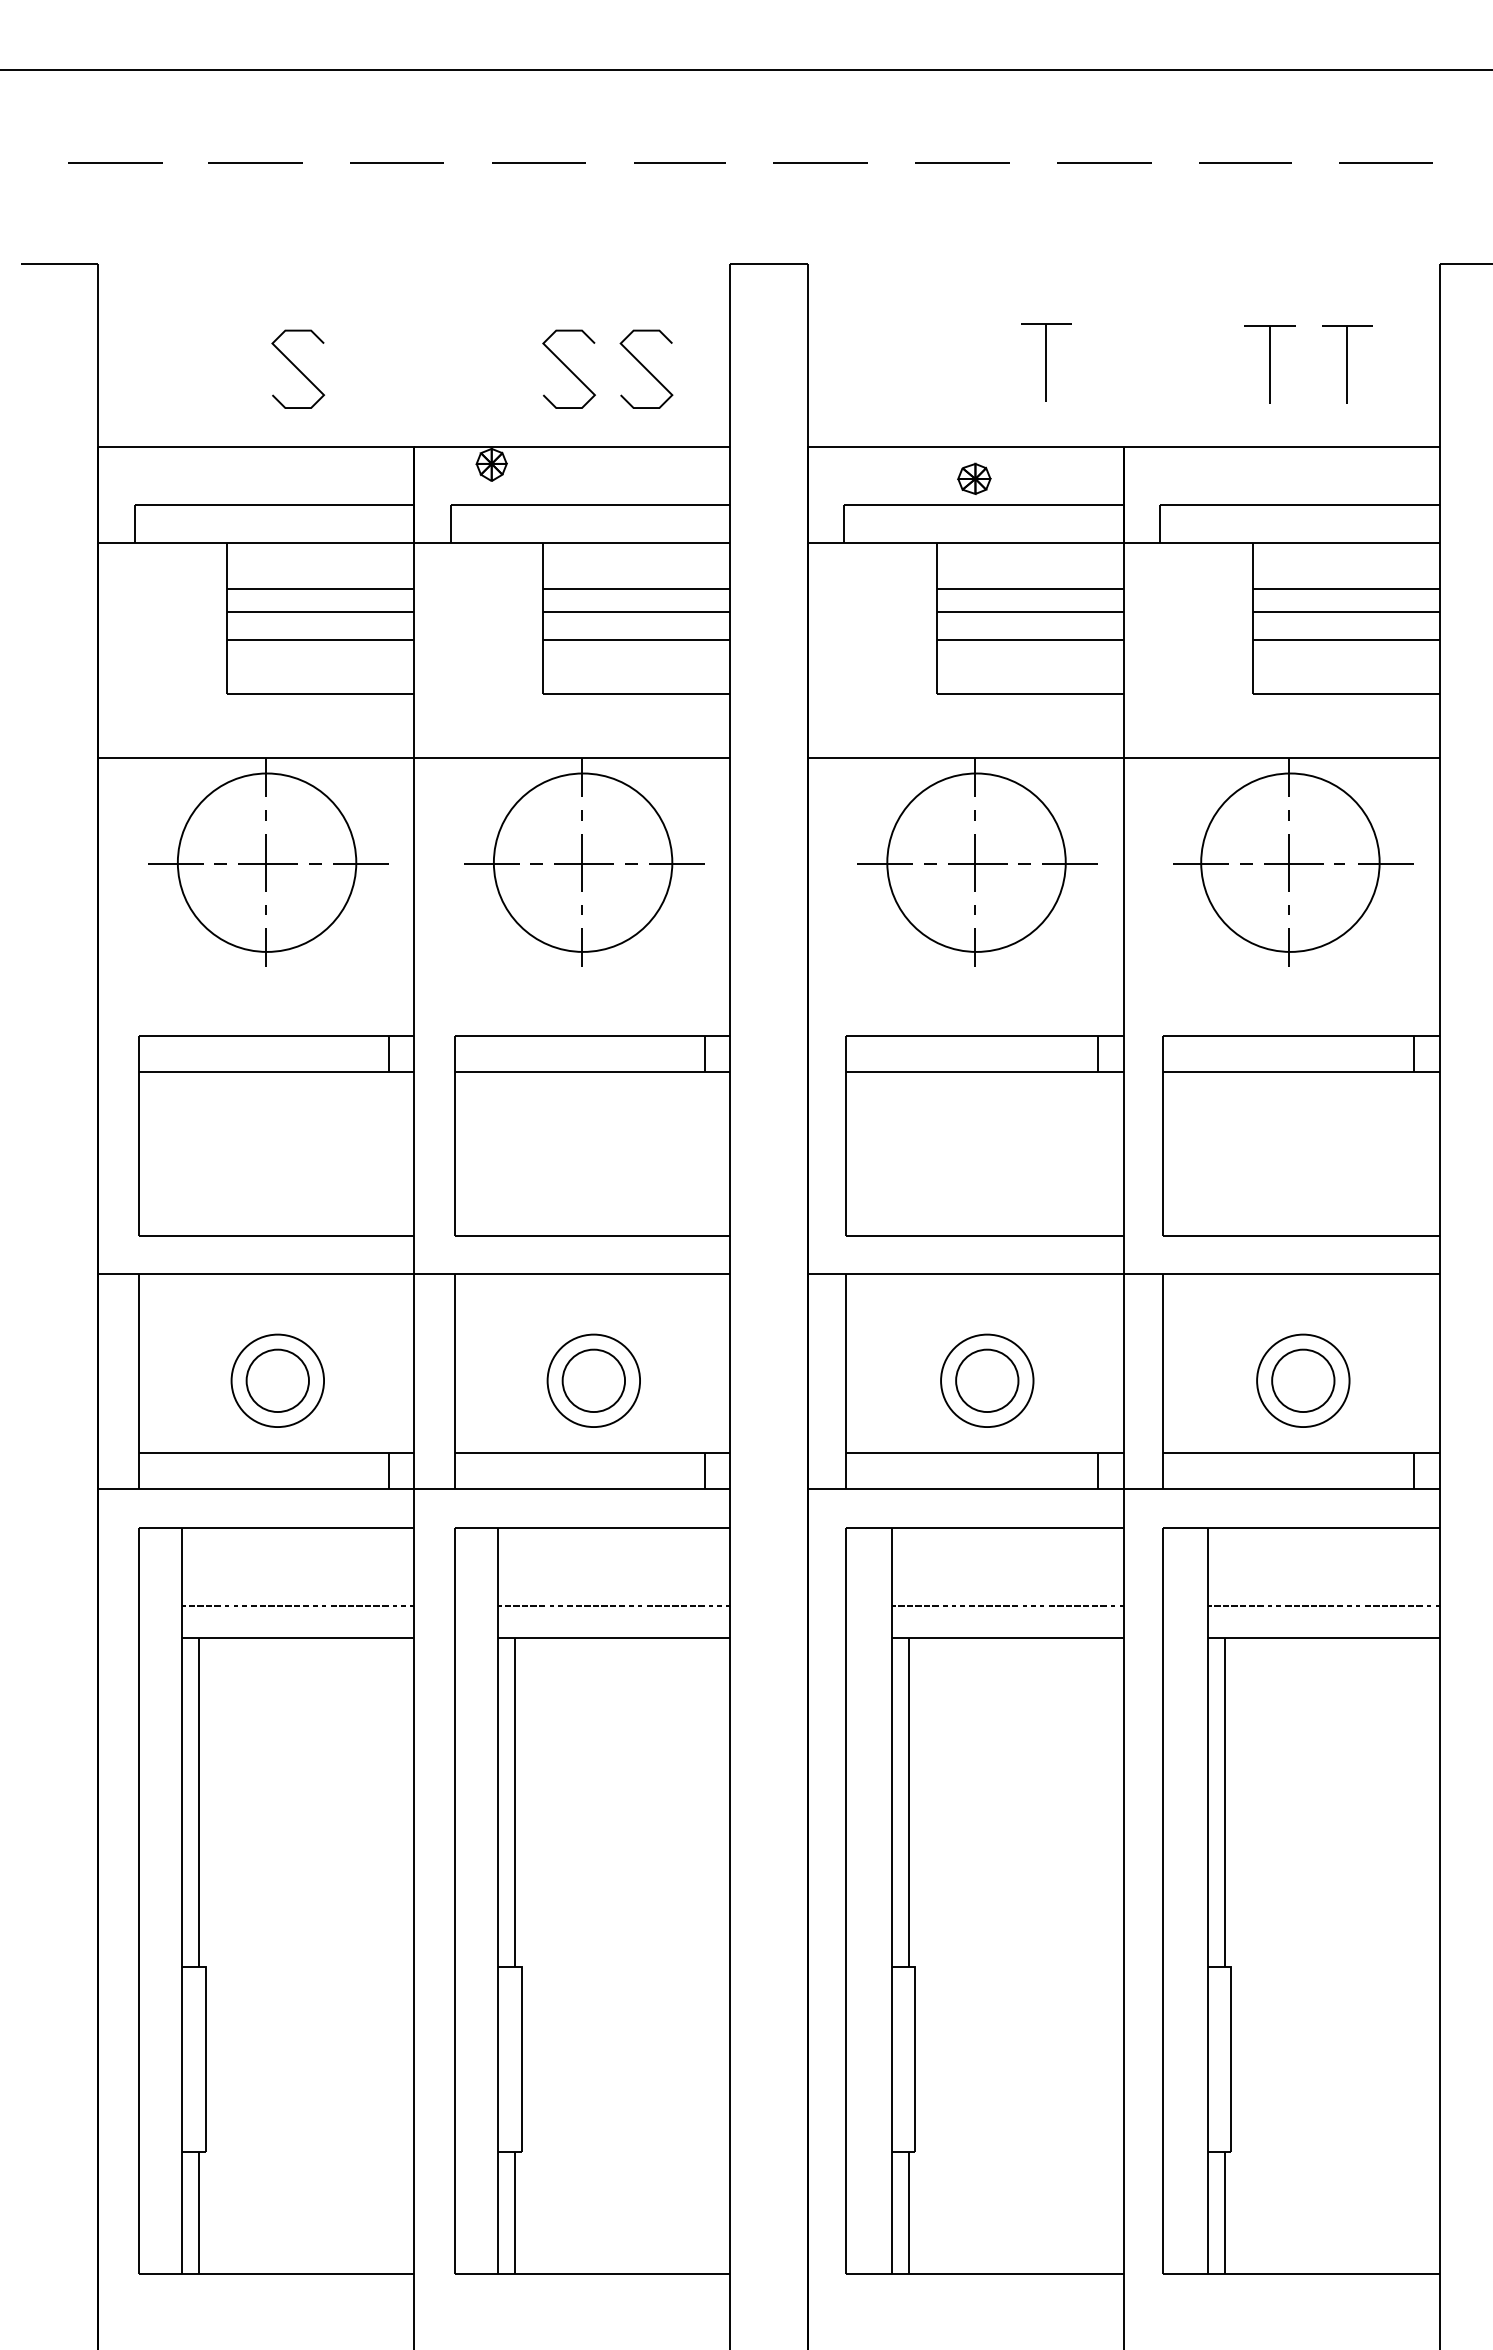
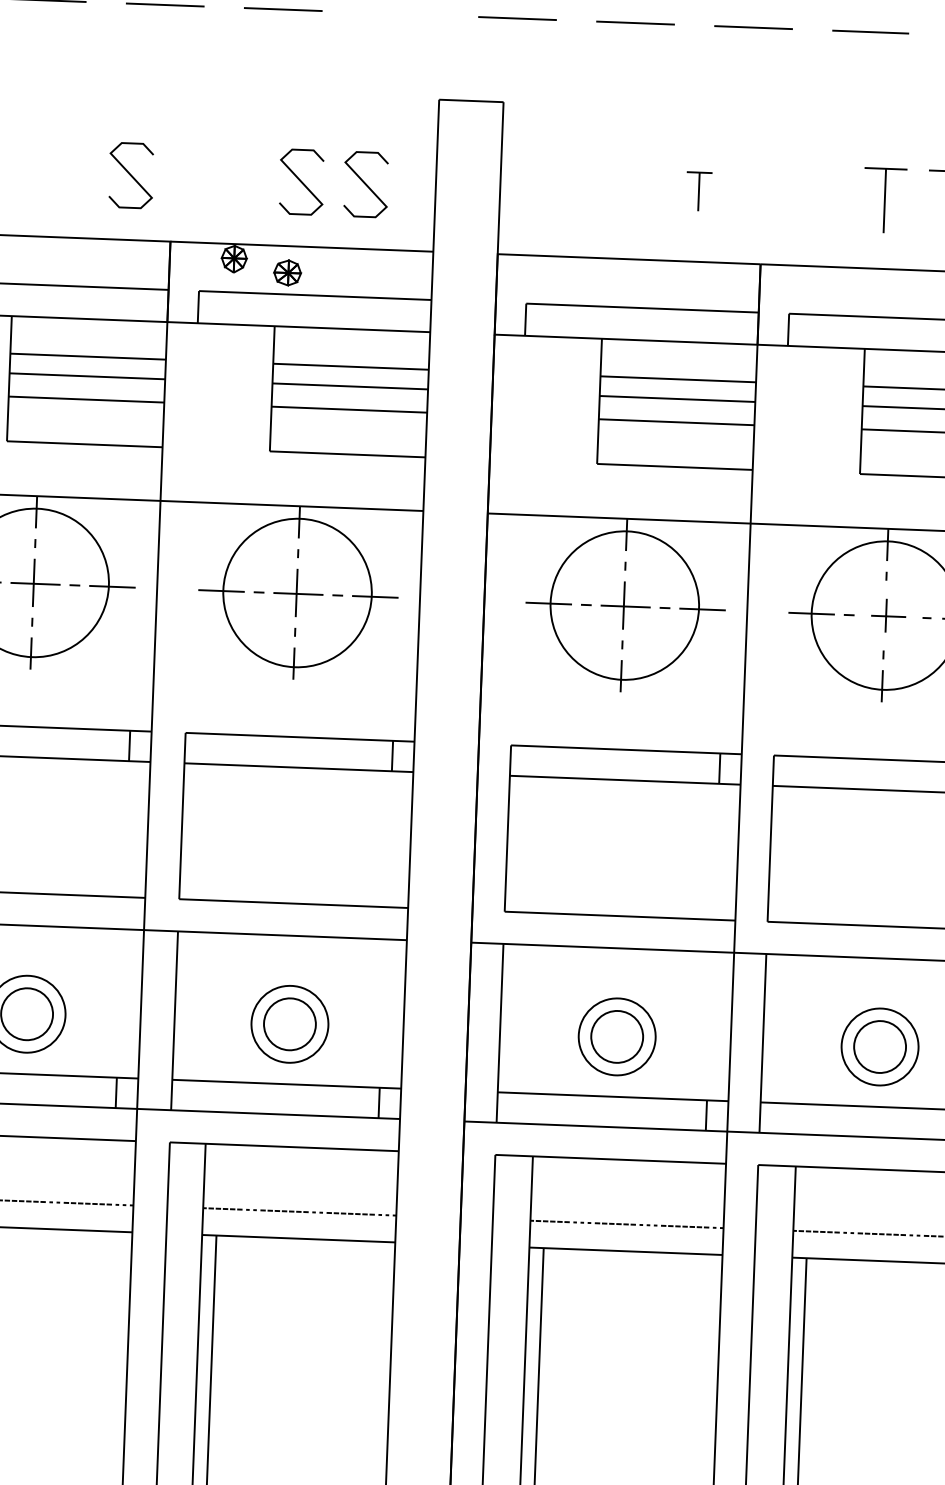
line: (679, 162) -> (400, 13), removed
part: (1046, 362) -> (699, 191), size x0.6
curve: (298, 368) -> (131, 174), moved
part: (974, 478) -> (287, 272), moved
part: (1293, 862) -> (888, 615), size x0.7

